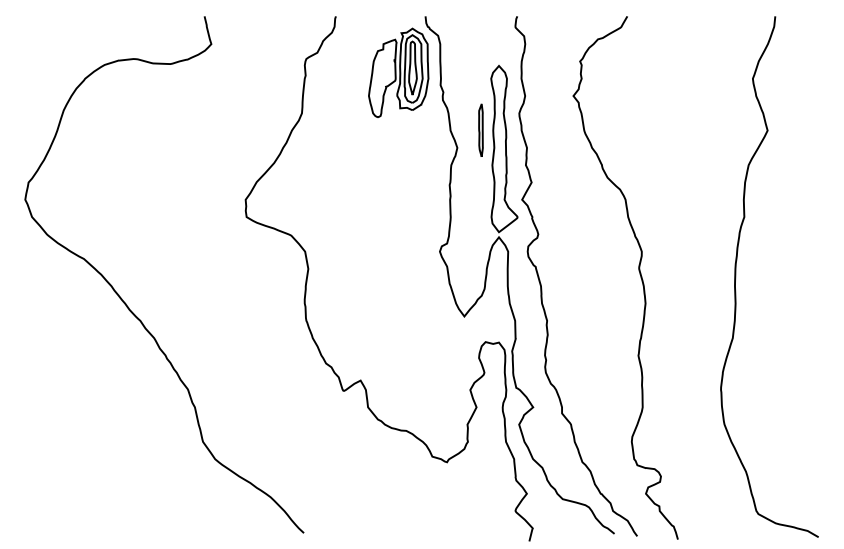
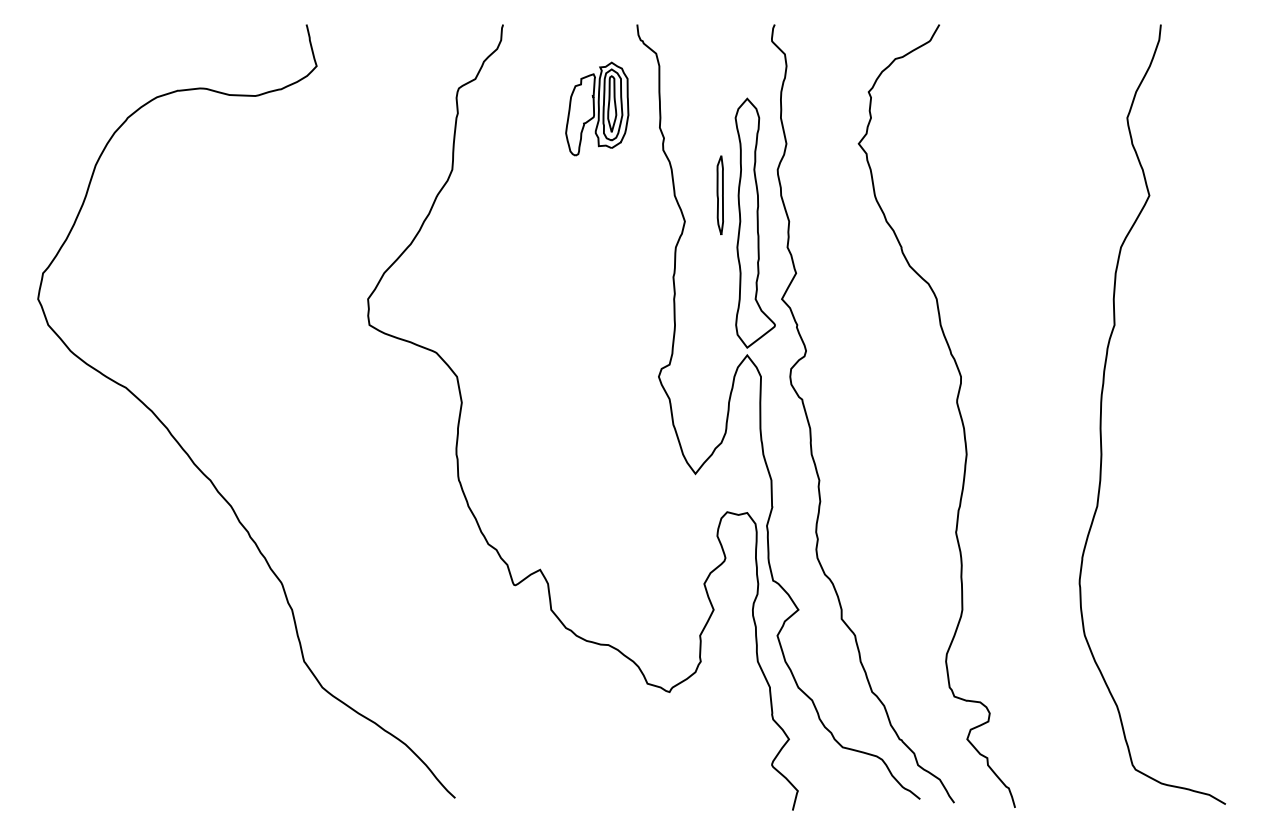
part: (398, 72) -> (596, 108), size x0.7

